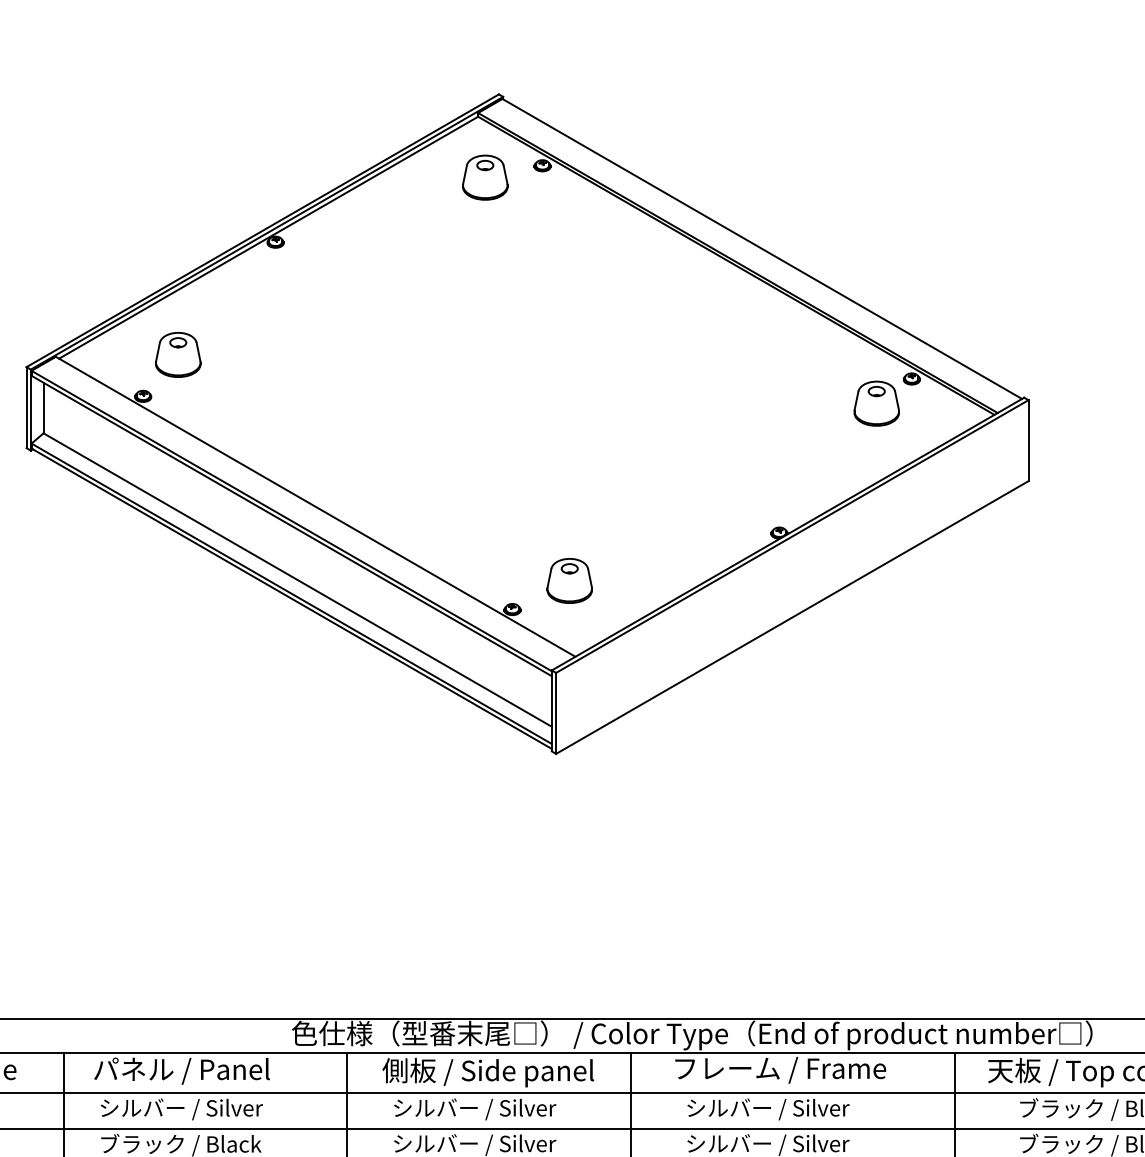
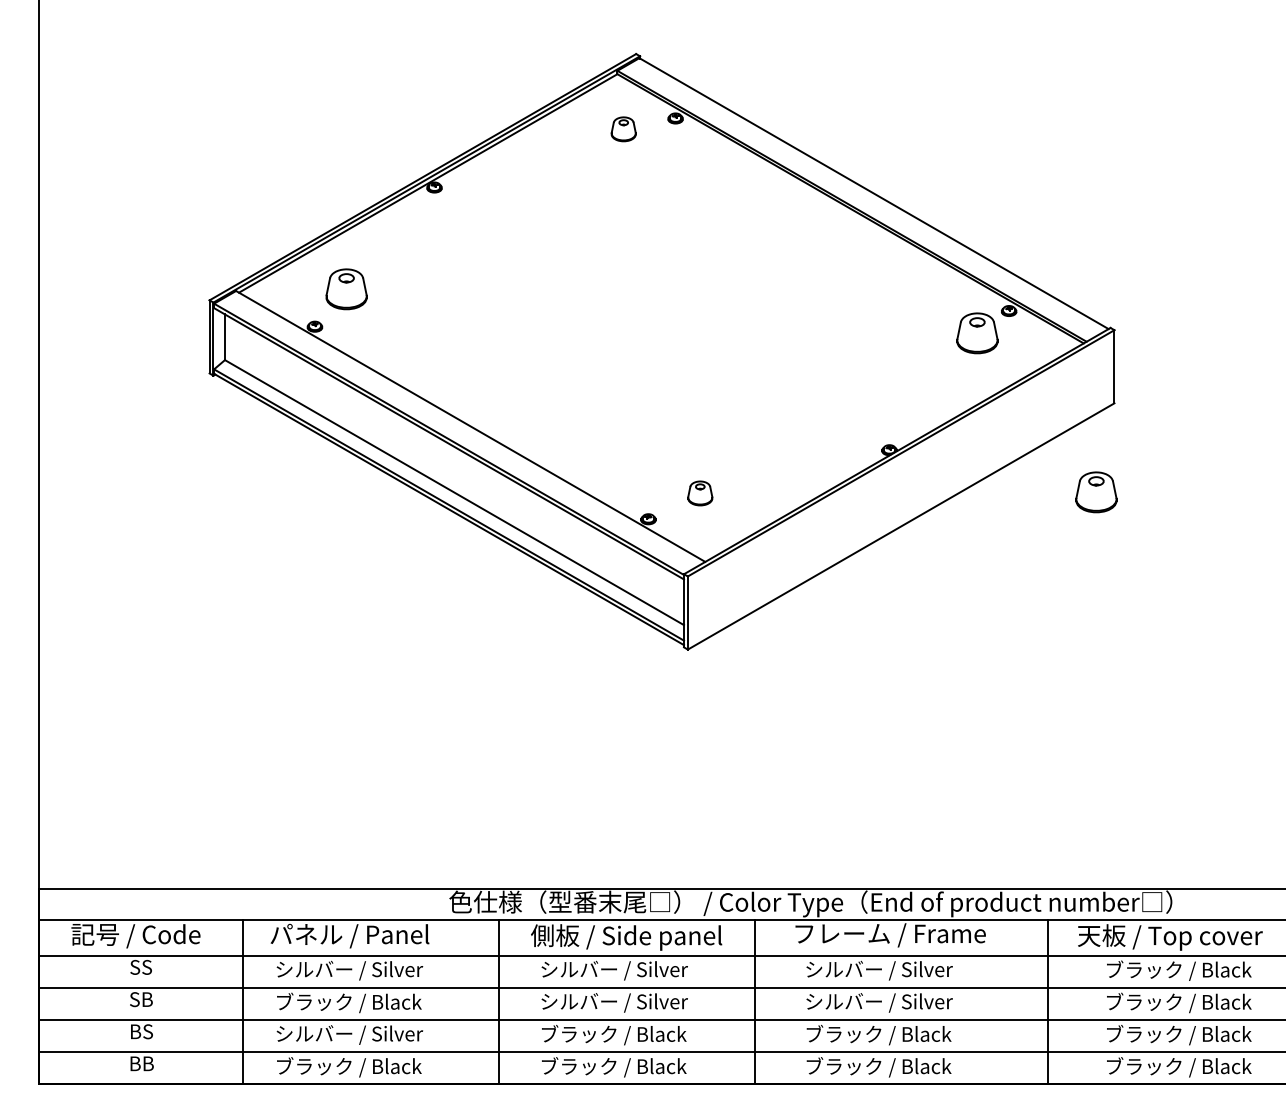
part: (484, 177) -> (623, 129), size x0.6
part: (1008, 579) -> (1096, 492), added
part: (570, 581) -> (700, 493), size x0.6

